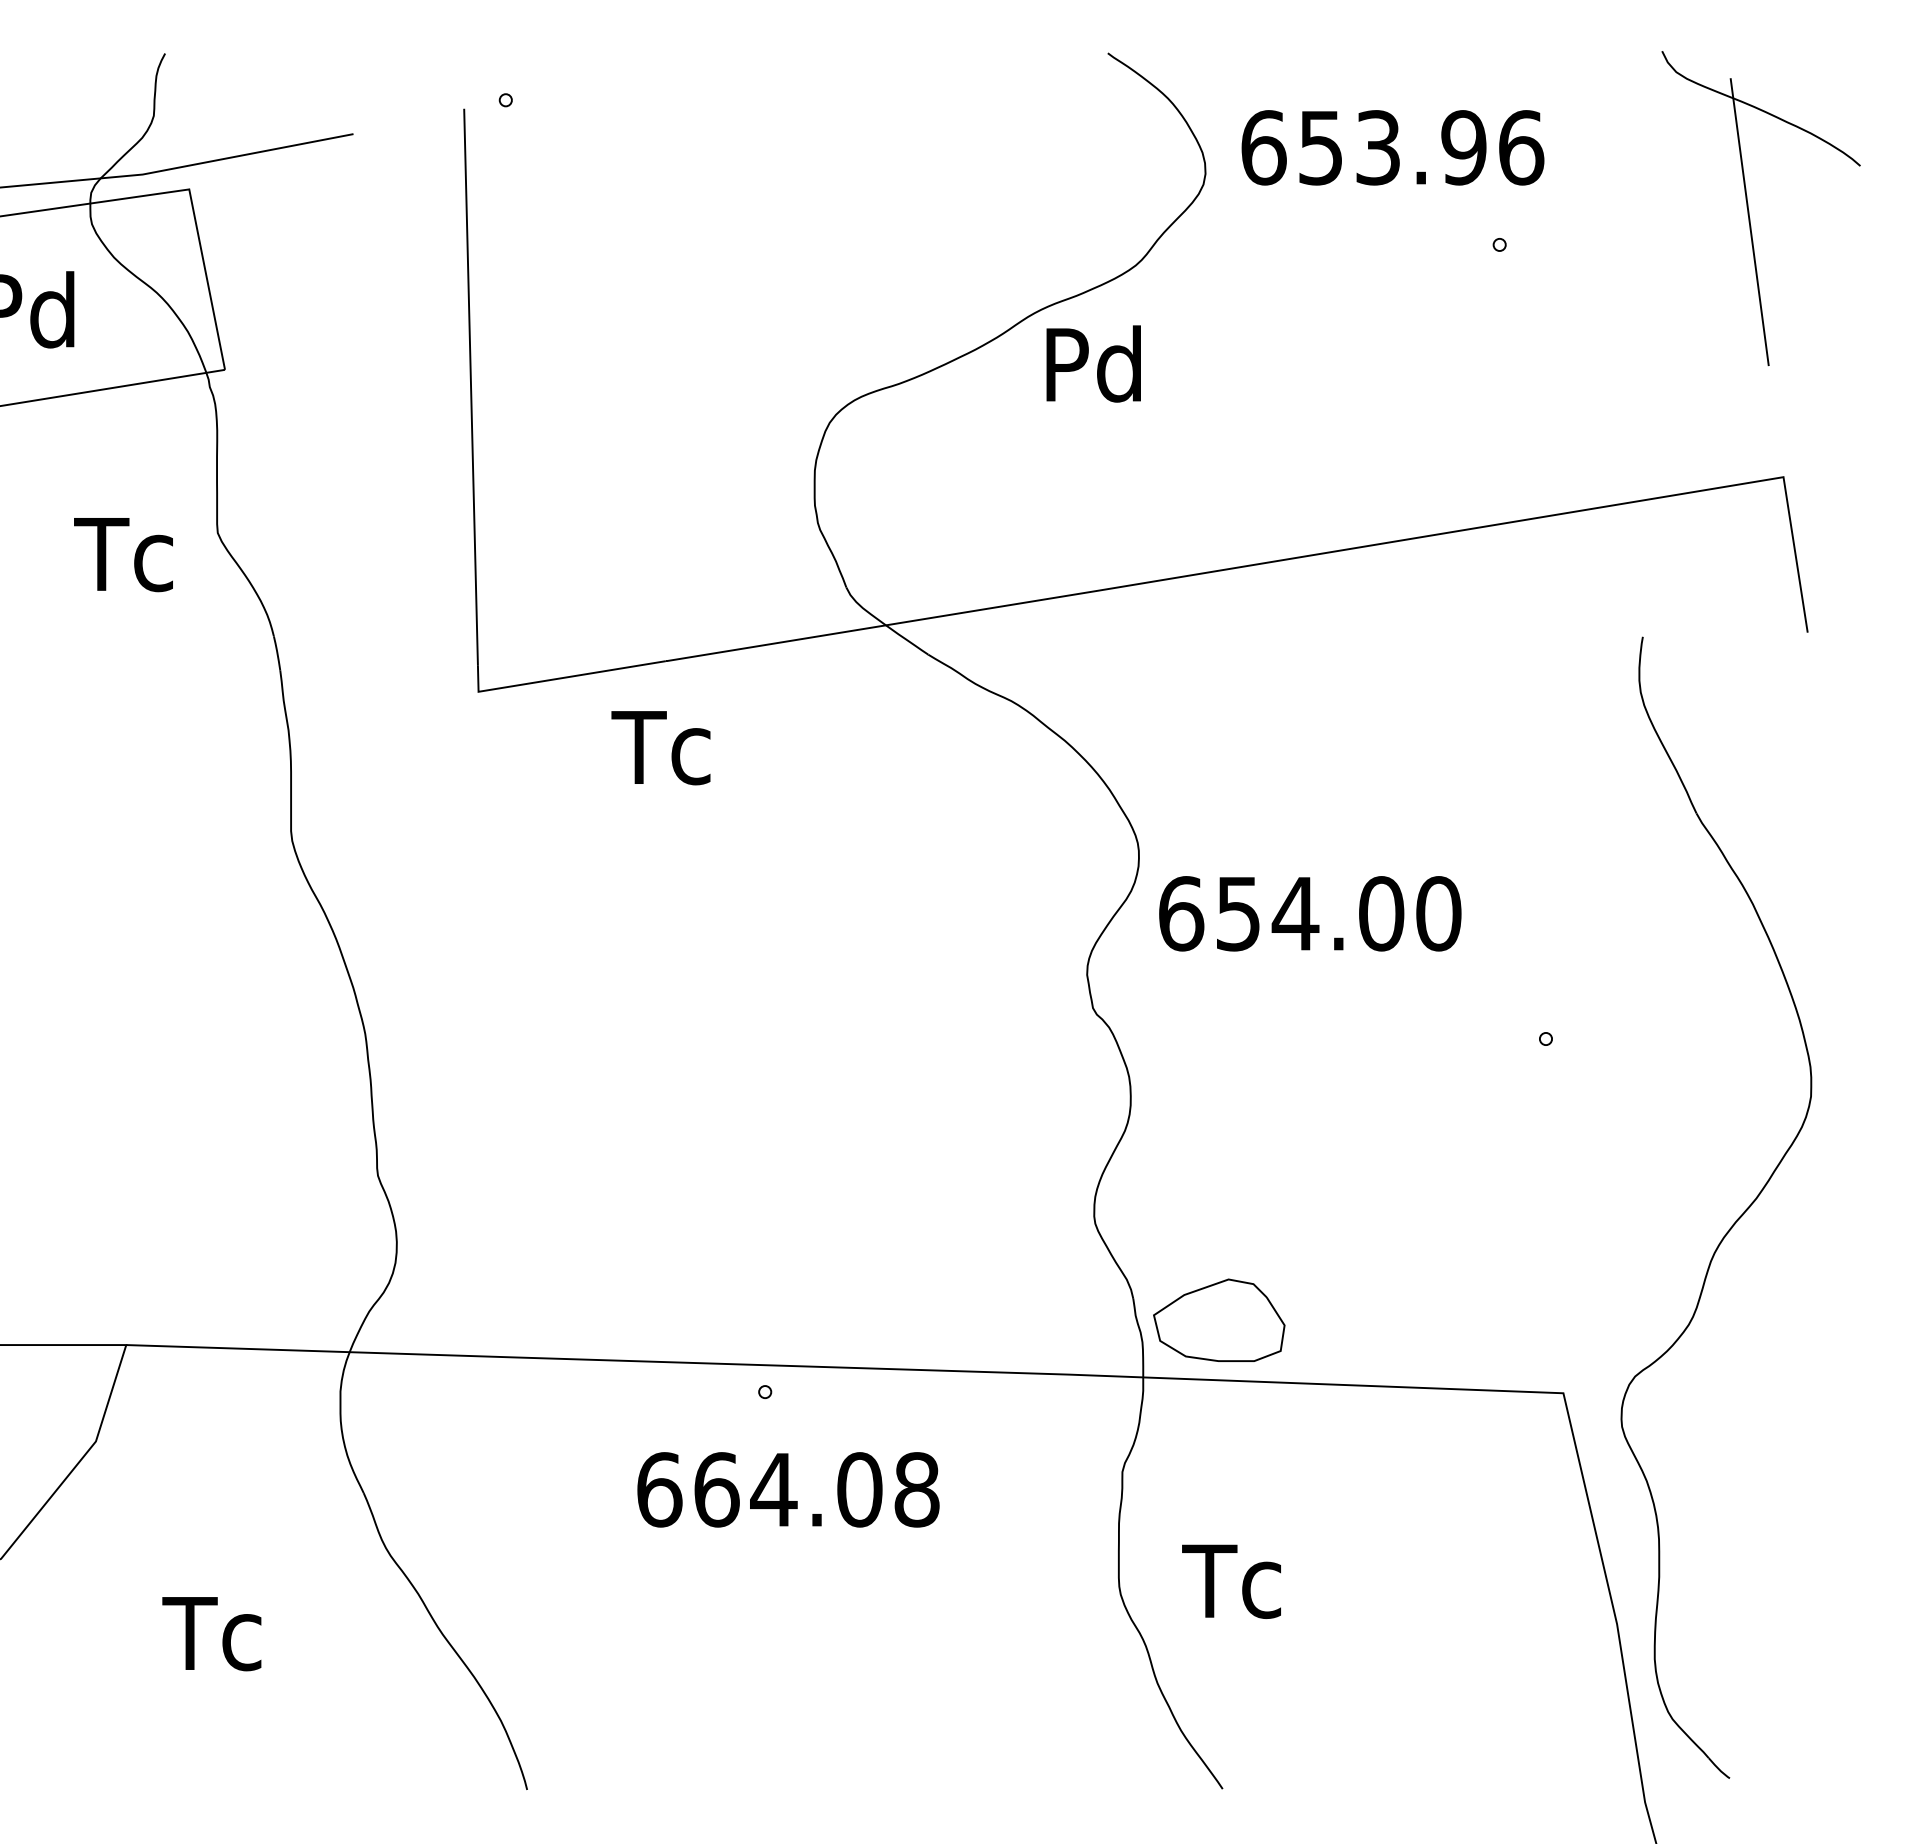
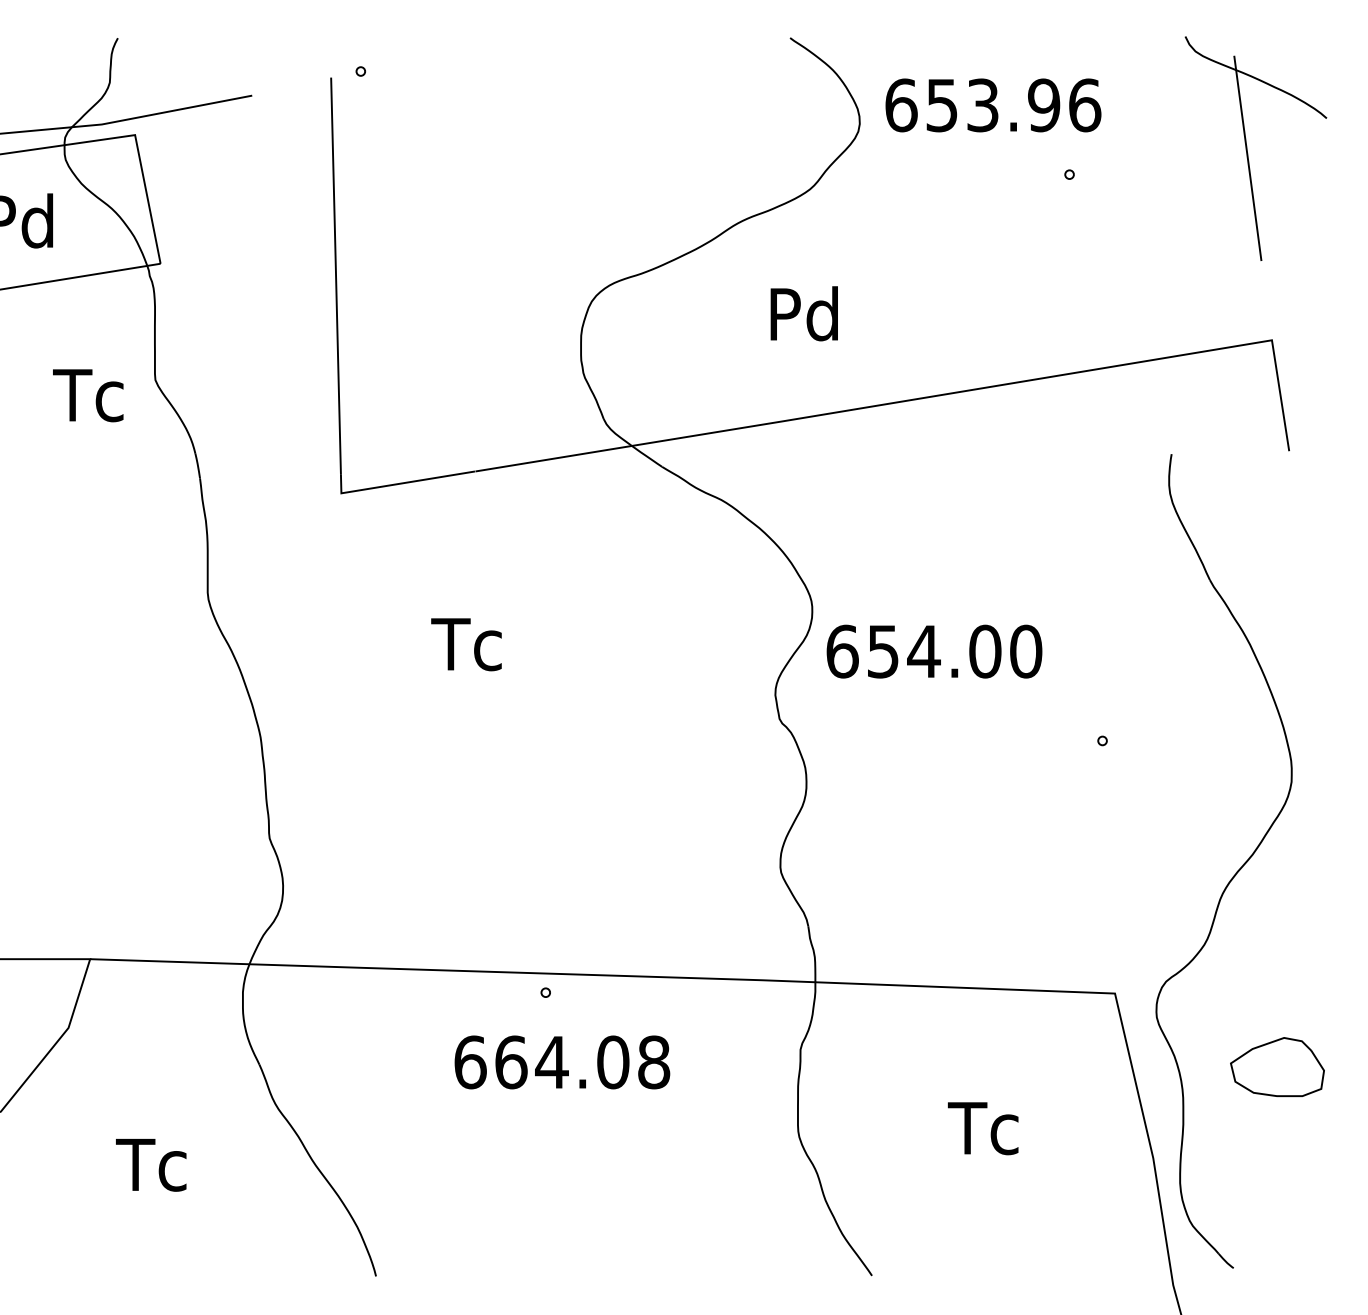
text: (1093, 363) -> (804, 313), moved
text: (660, 748) -> (466, 645), moved
part: (1219, 1319) -> (1277, 1066), moved
text: (1231, 1581) -> (983, 1128), moved

